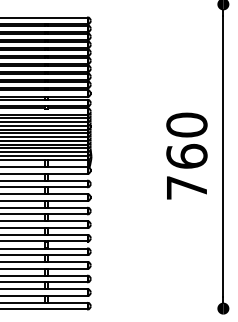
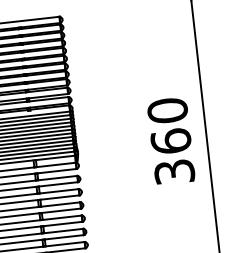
text: (186, 187) -> (174, 171), 760 -> 360

